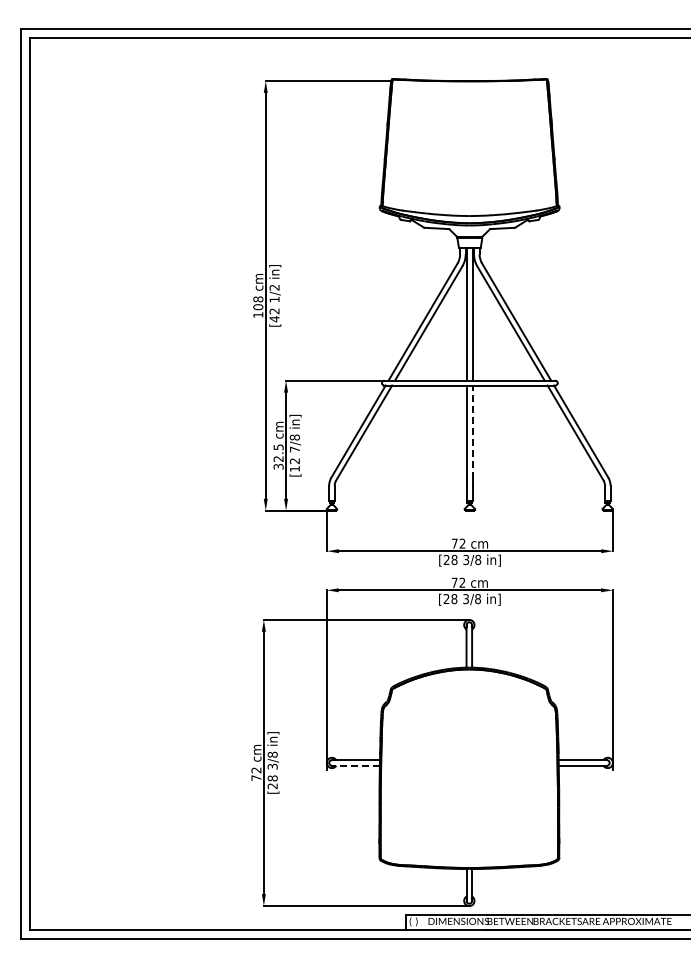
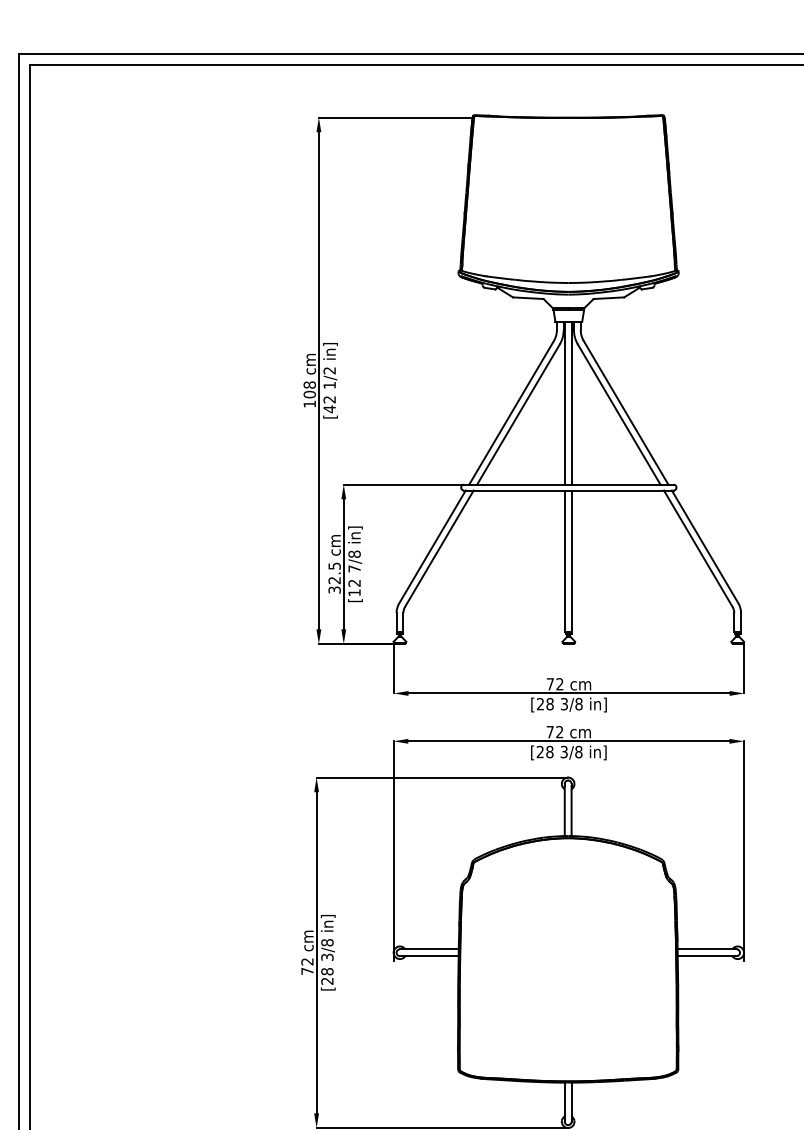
line: (472, 432) -> (572, 548), dashed -> solid
line: (356, 765) -> (430, 955), dashed -> solid

